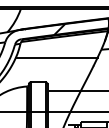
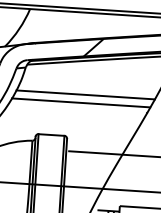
line: (54, 62) -> (81, 103), added

